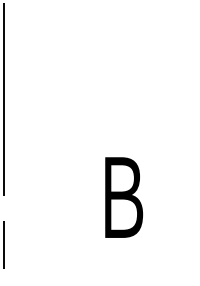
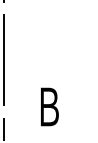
text: (123, 196) -> (49, 106), moved

